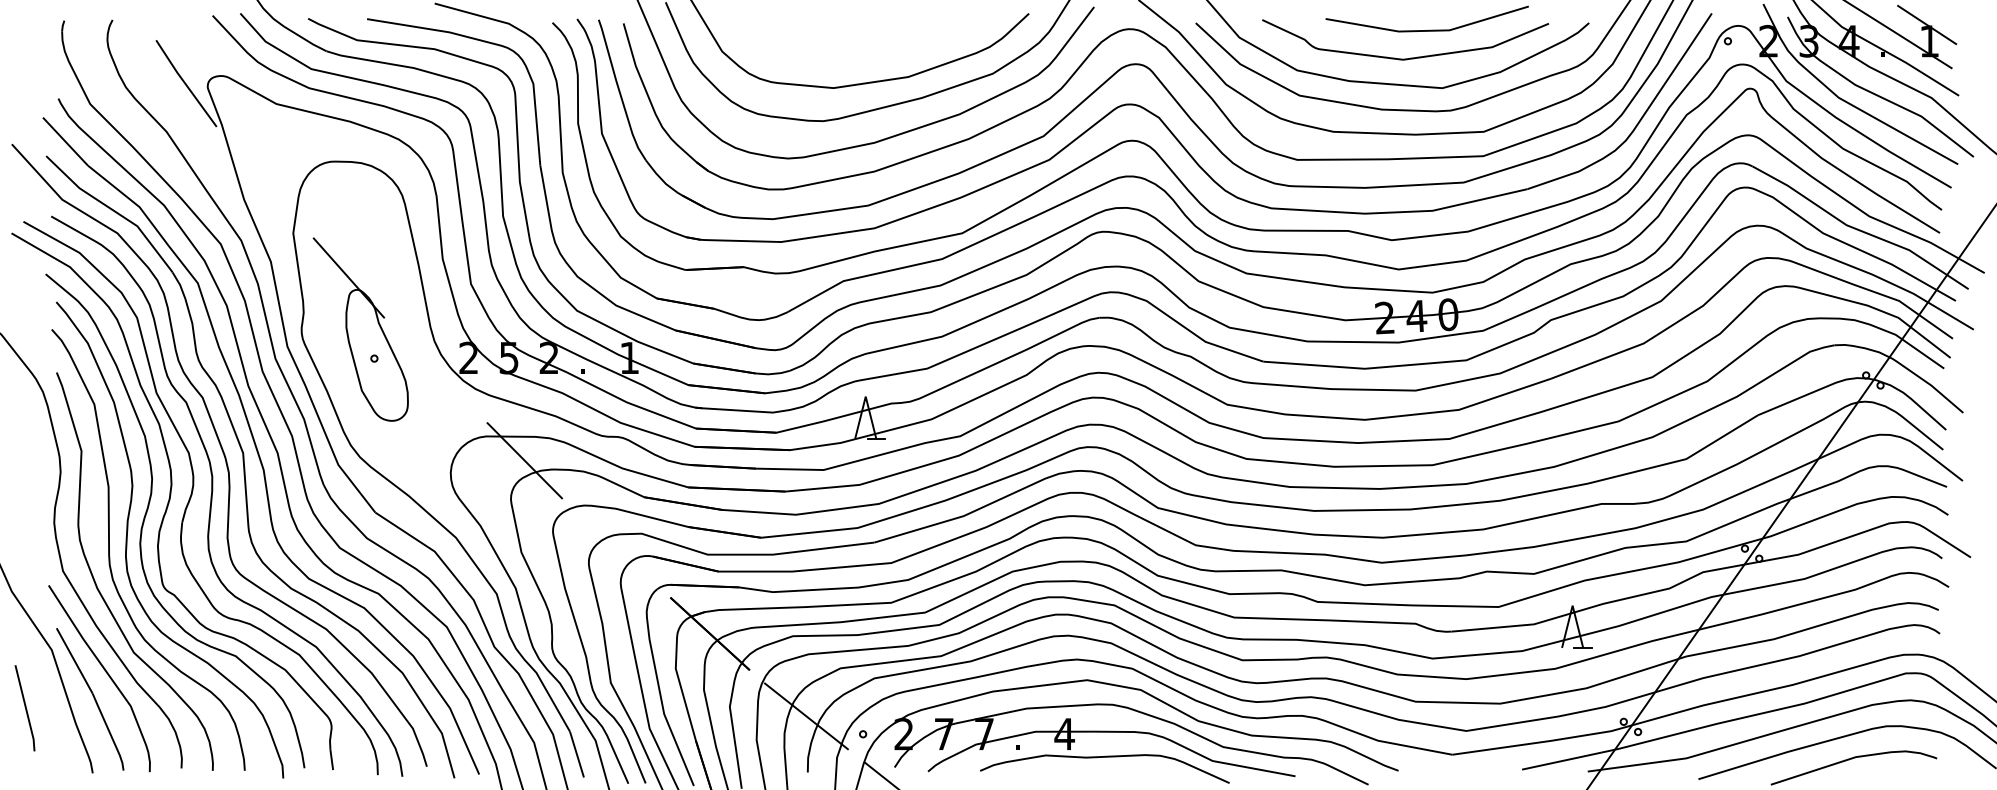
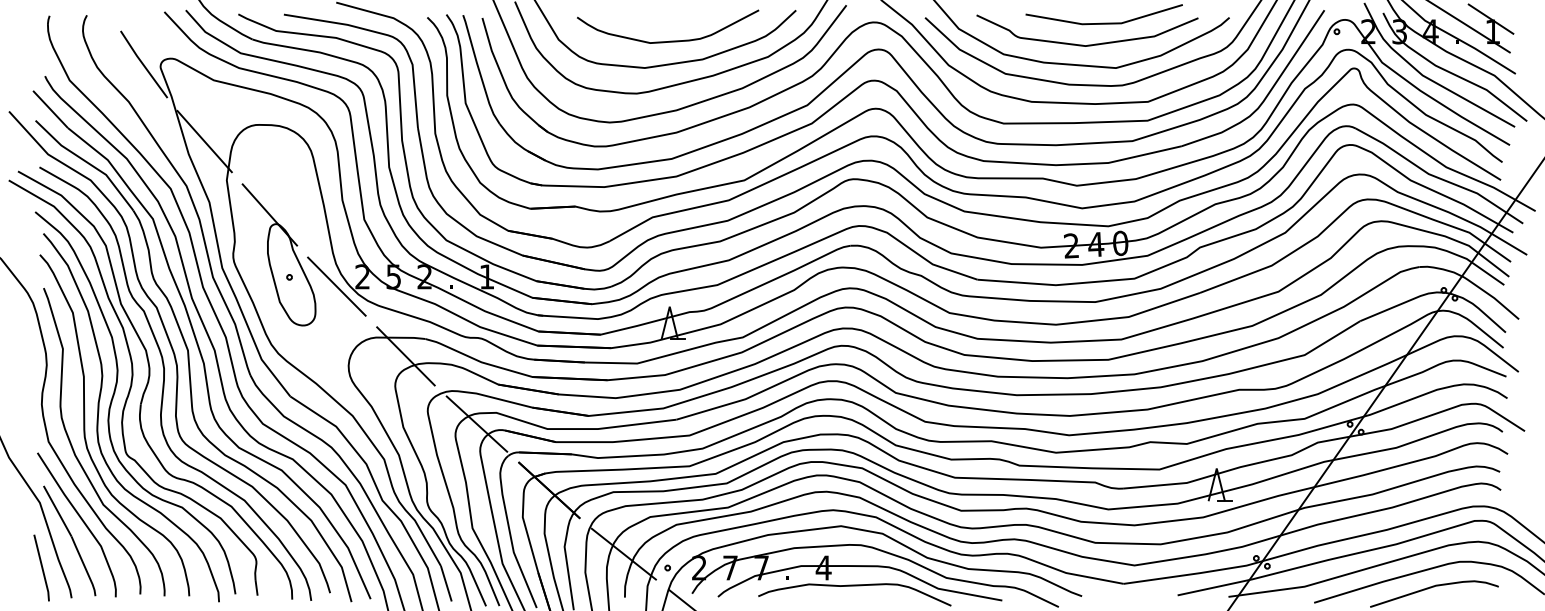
curve: (863, 53) -> (668, 41), added
line: (264, 182) -> (204, 141), added
line: (435, 370) -> (336, 286), added
line: (616, 547) -> (476, 423), added
line: (24, 707) -> (41, 567), moved

